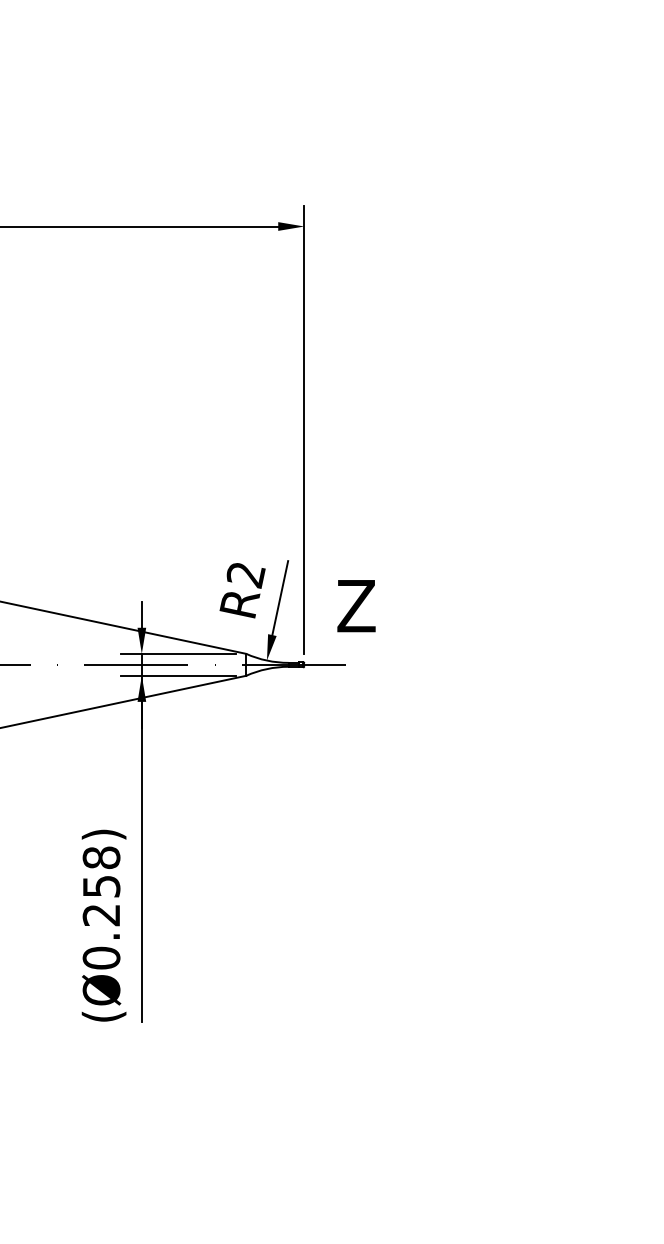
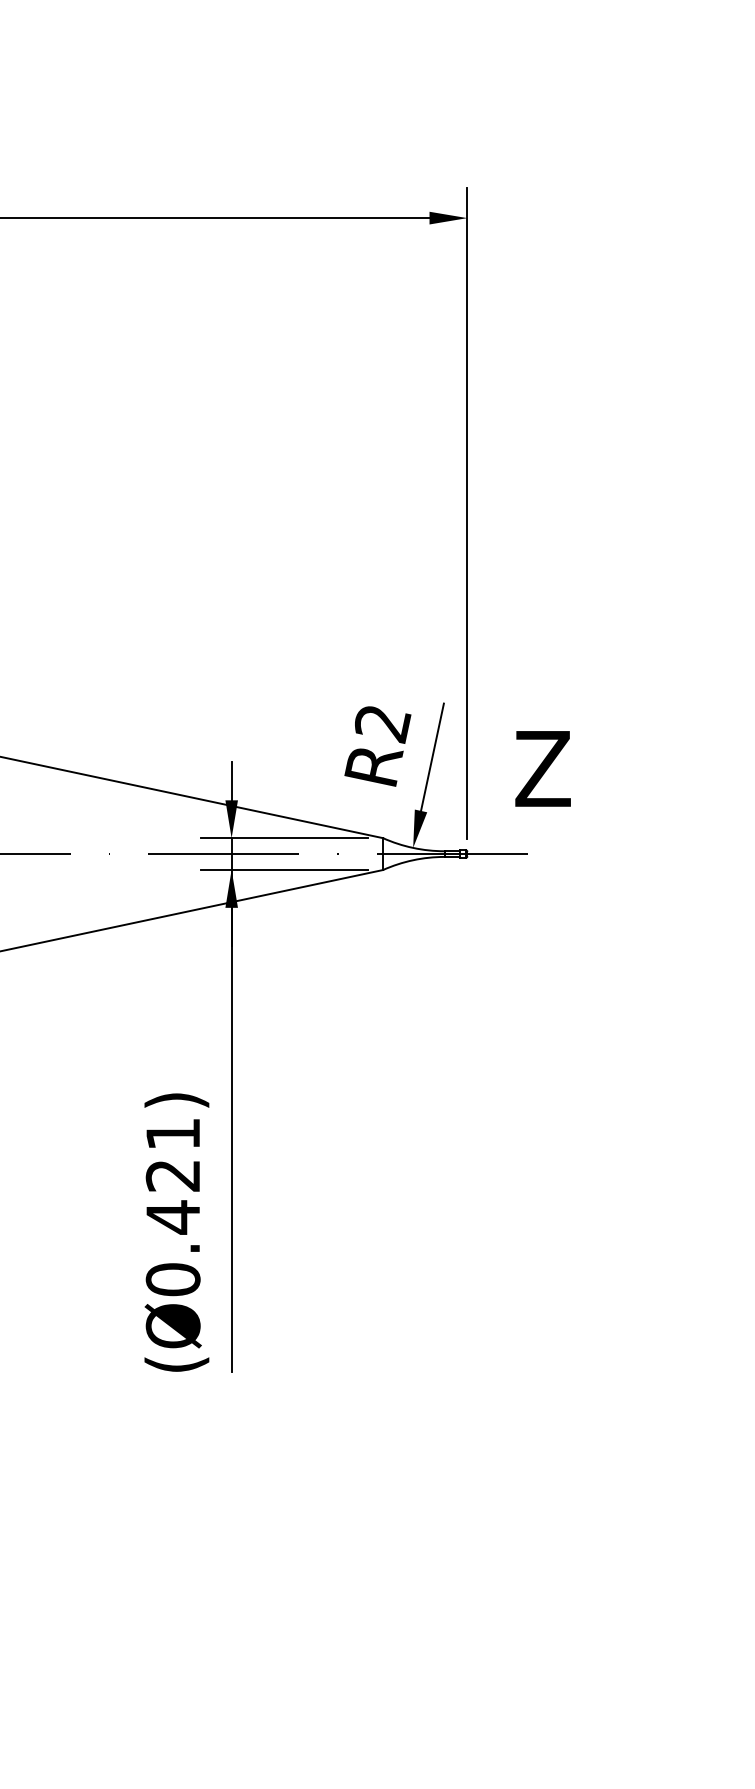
text: (101, 886) -> (173, 1175), (Ø0.258) -> (Ø0.421)

